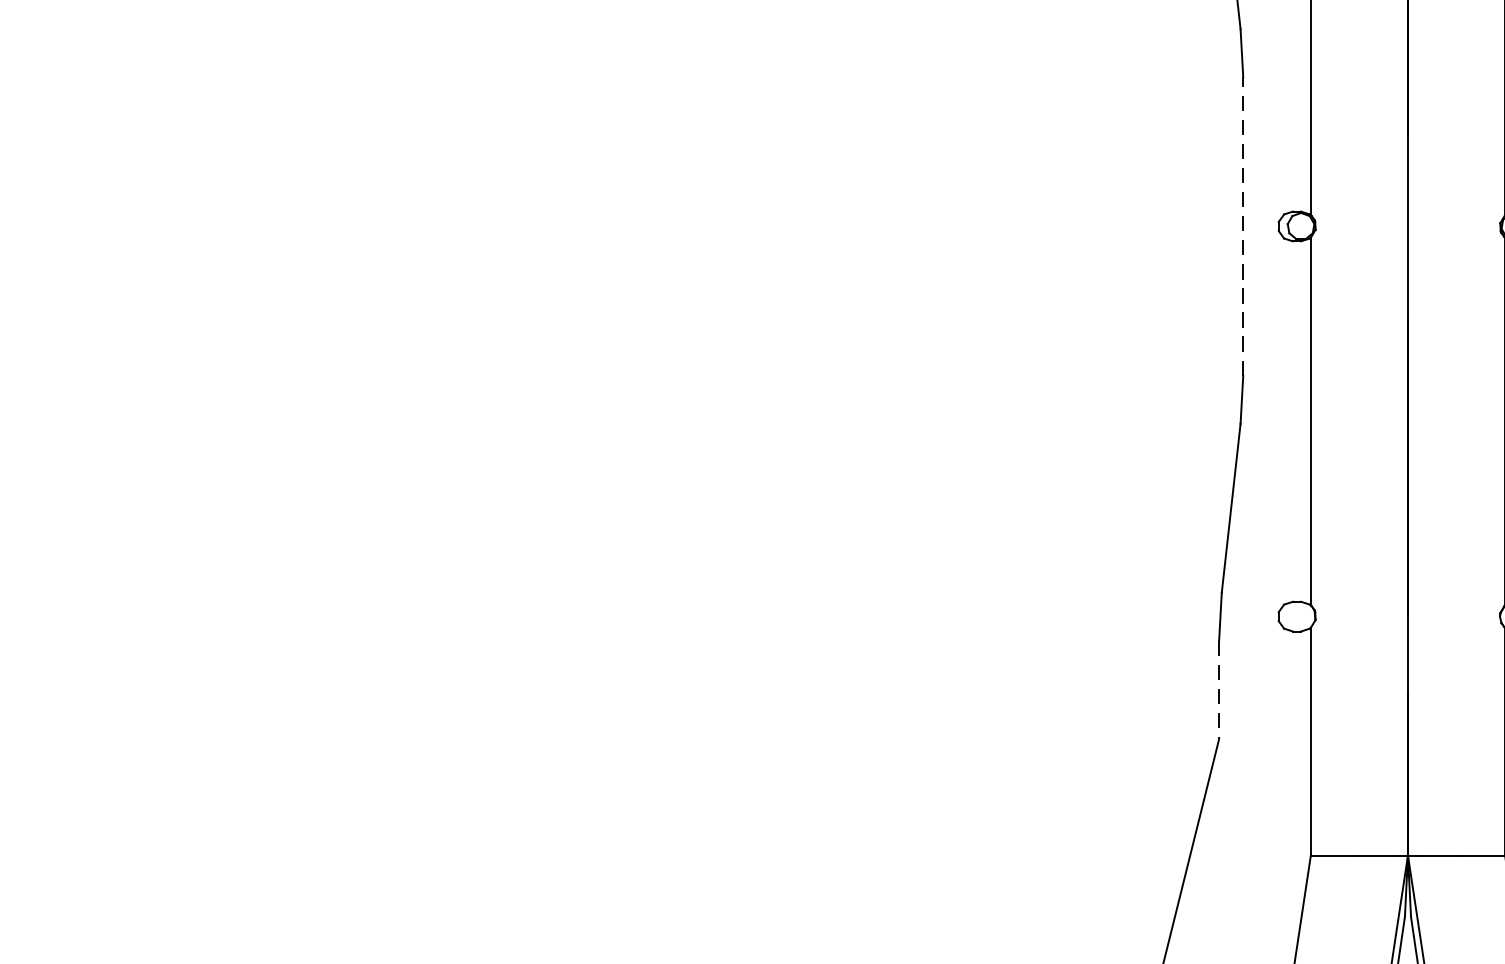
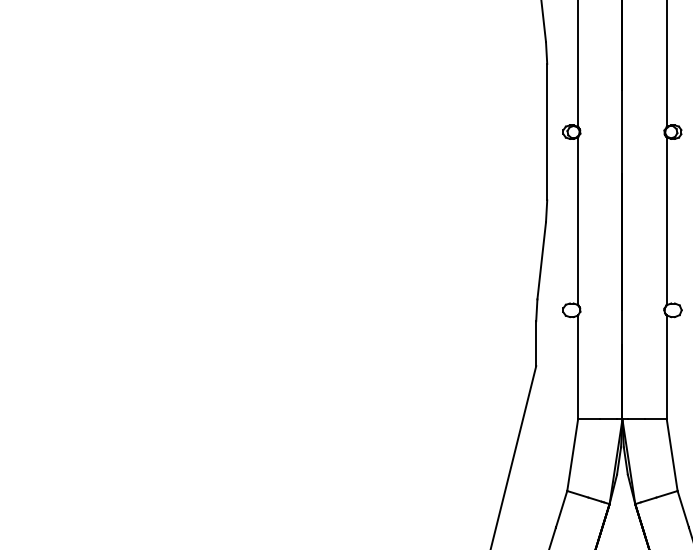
line: (1243, 225) -> (547, 131), dashed -> solid
line: (1219, 691) -> (536, 344), dashed -> solid

